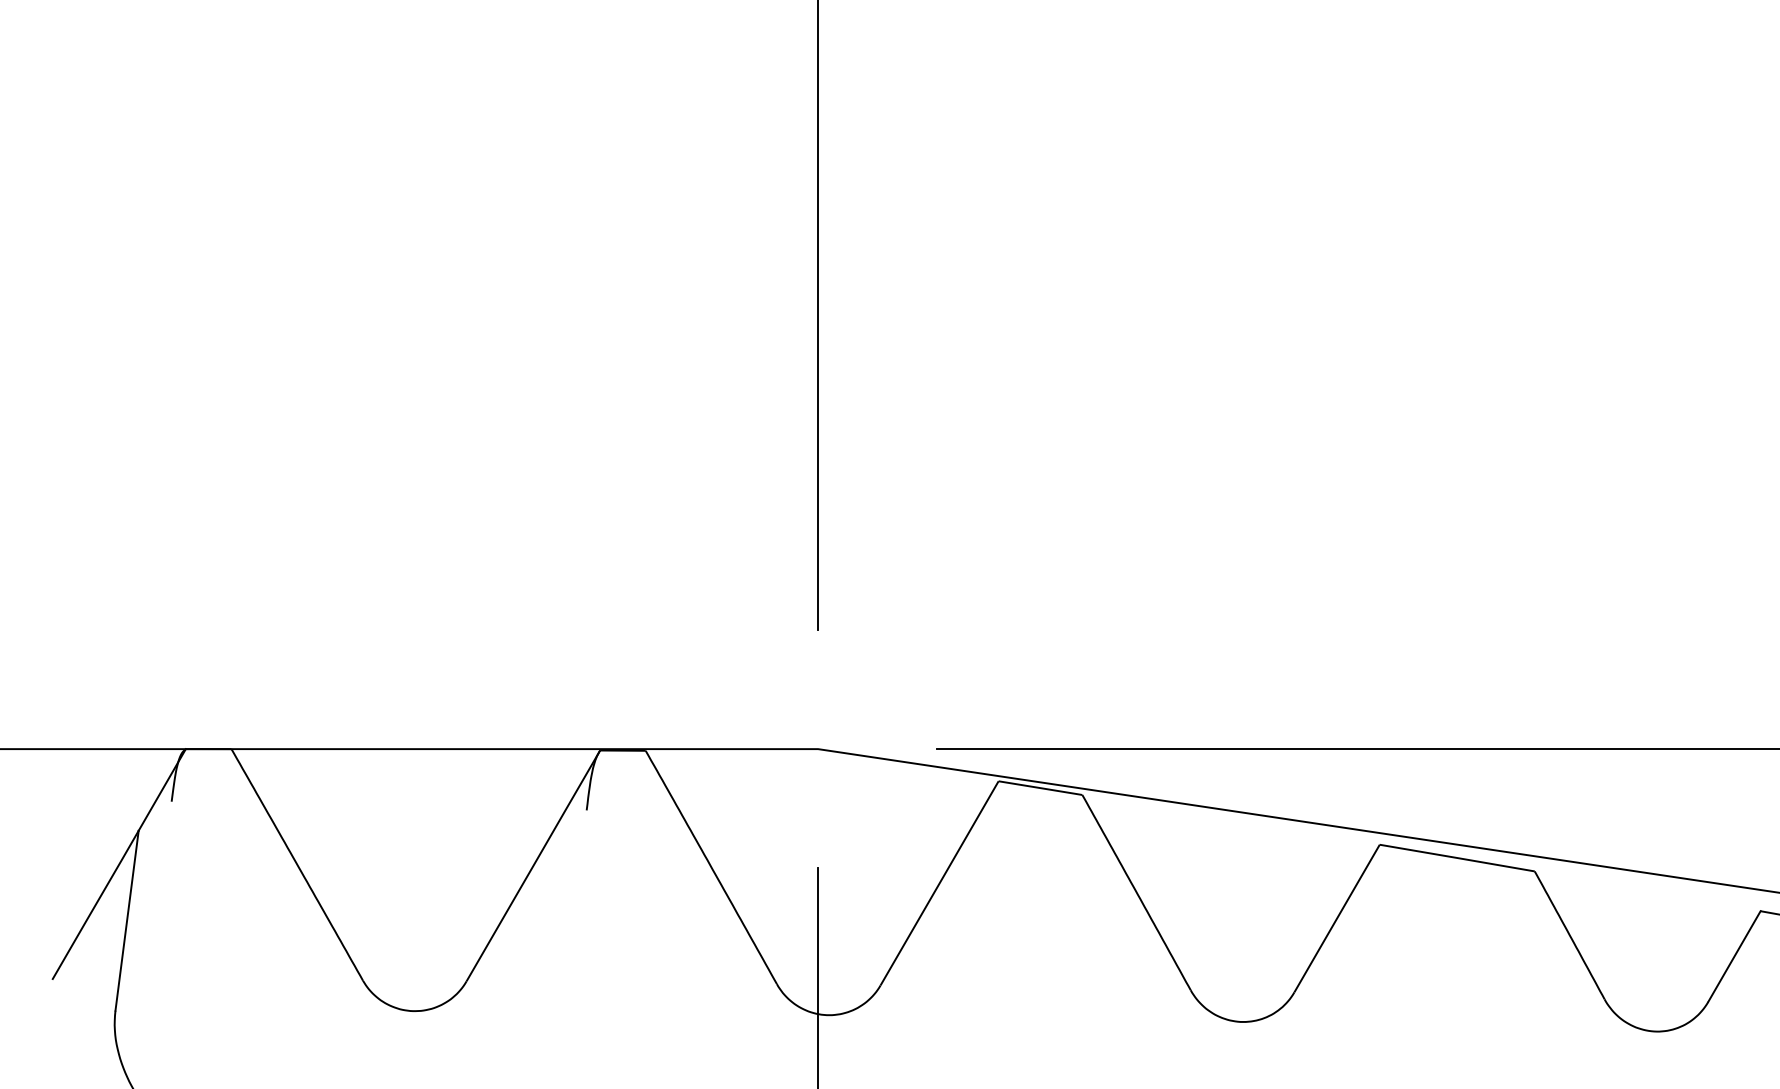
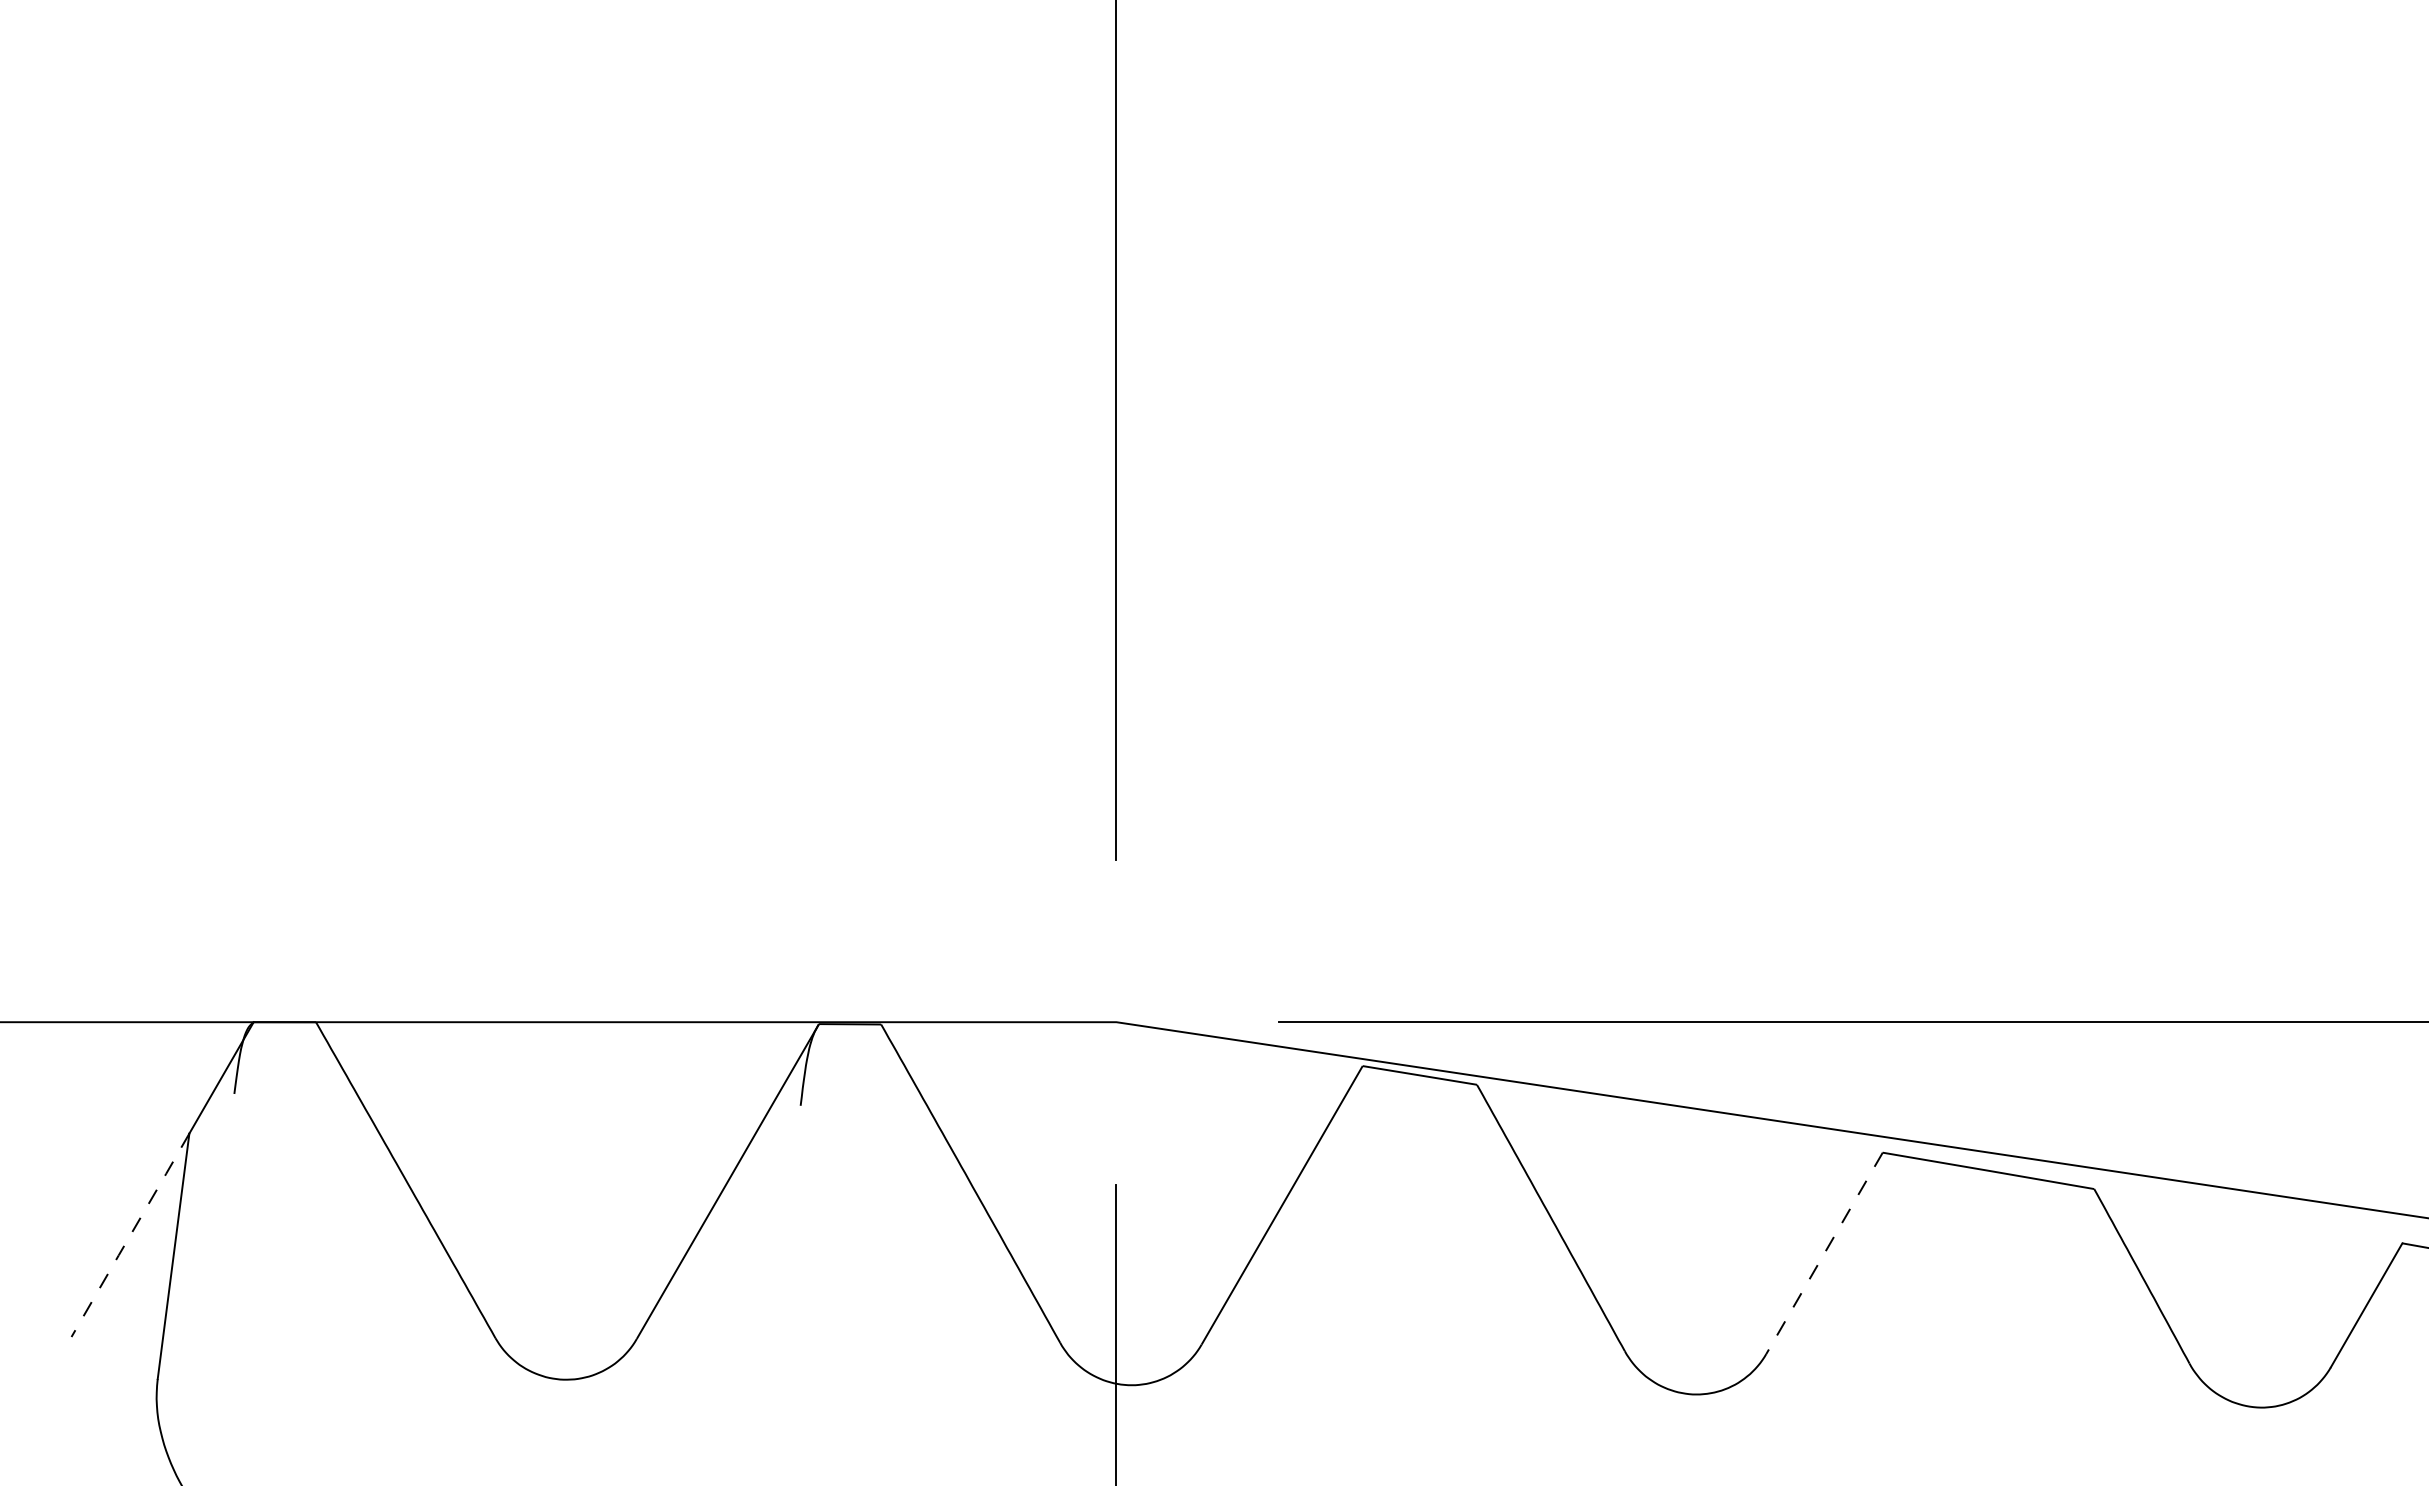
line: (95, 905) -> (130, 1235), solid -> dashed
line: (1337, 918) -> (1824, 1253), solid -> dashed

